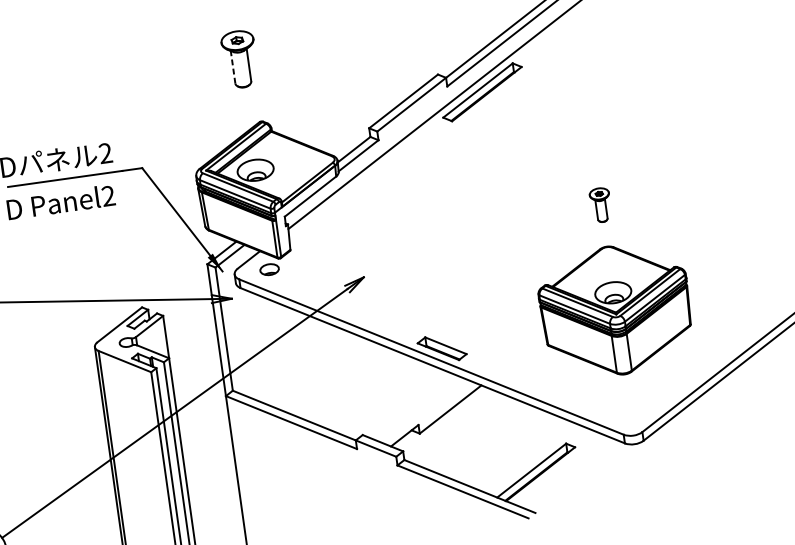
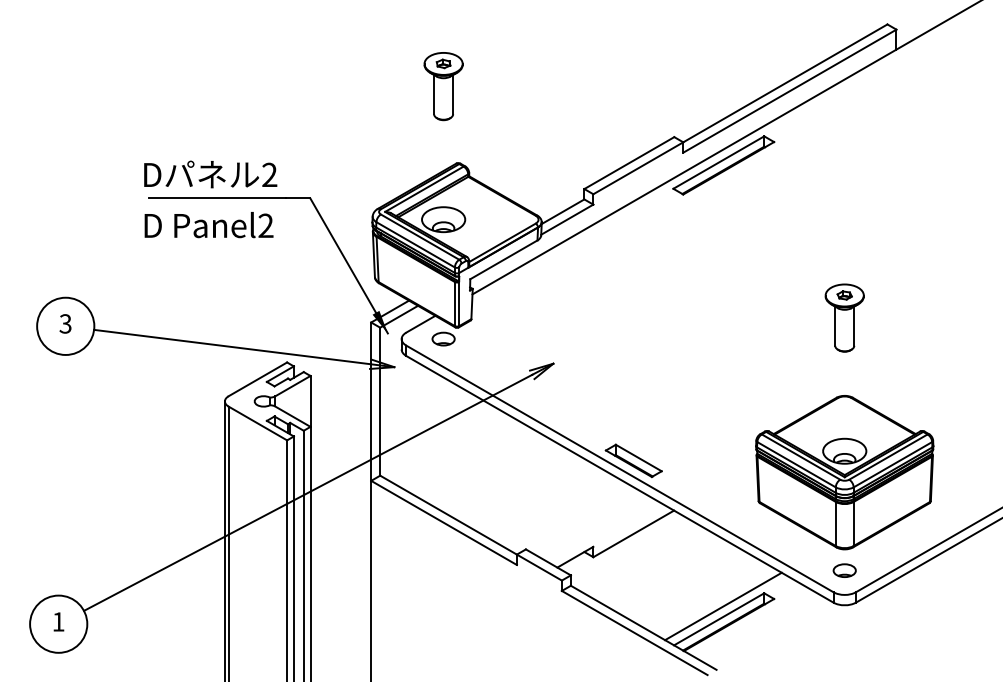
line: (233, 67) -> (434, 94), dashed -> solid
part: (600, 204) -> (844, 317), size x1.67
part: (615, 310) -> (844, 472), moved
part: (630, 415) -> (844, 570), added
line: (533, 459) -> (723, 606), added

